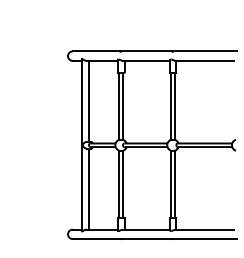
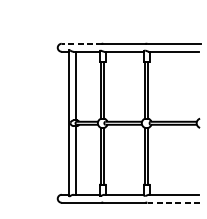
line: (96, 51) -> (81, 43), solid -> dashed
line: (205, 239) -> (174, 203), solid -> dashed

